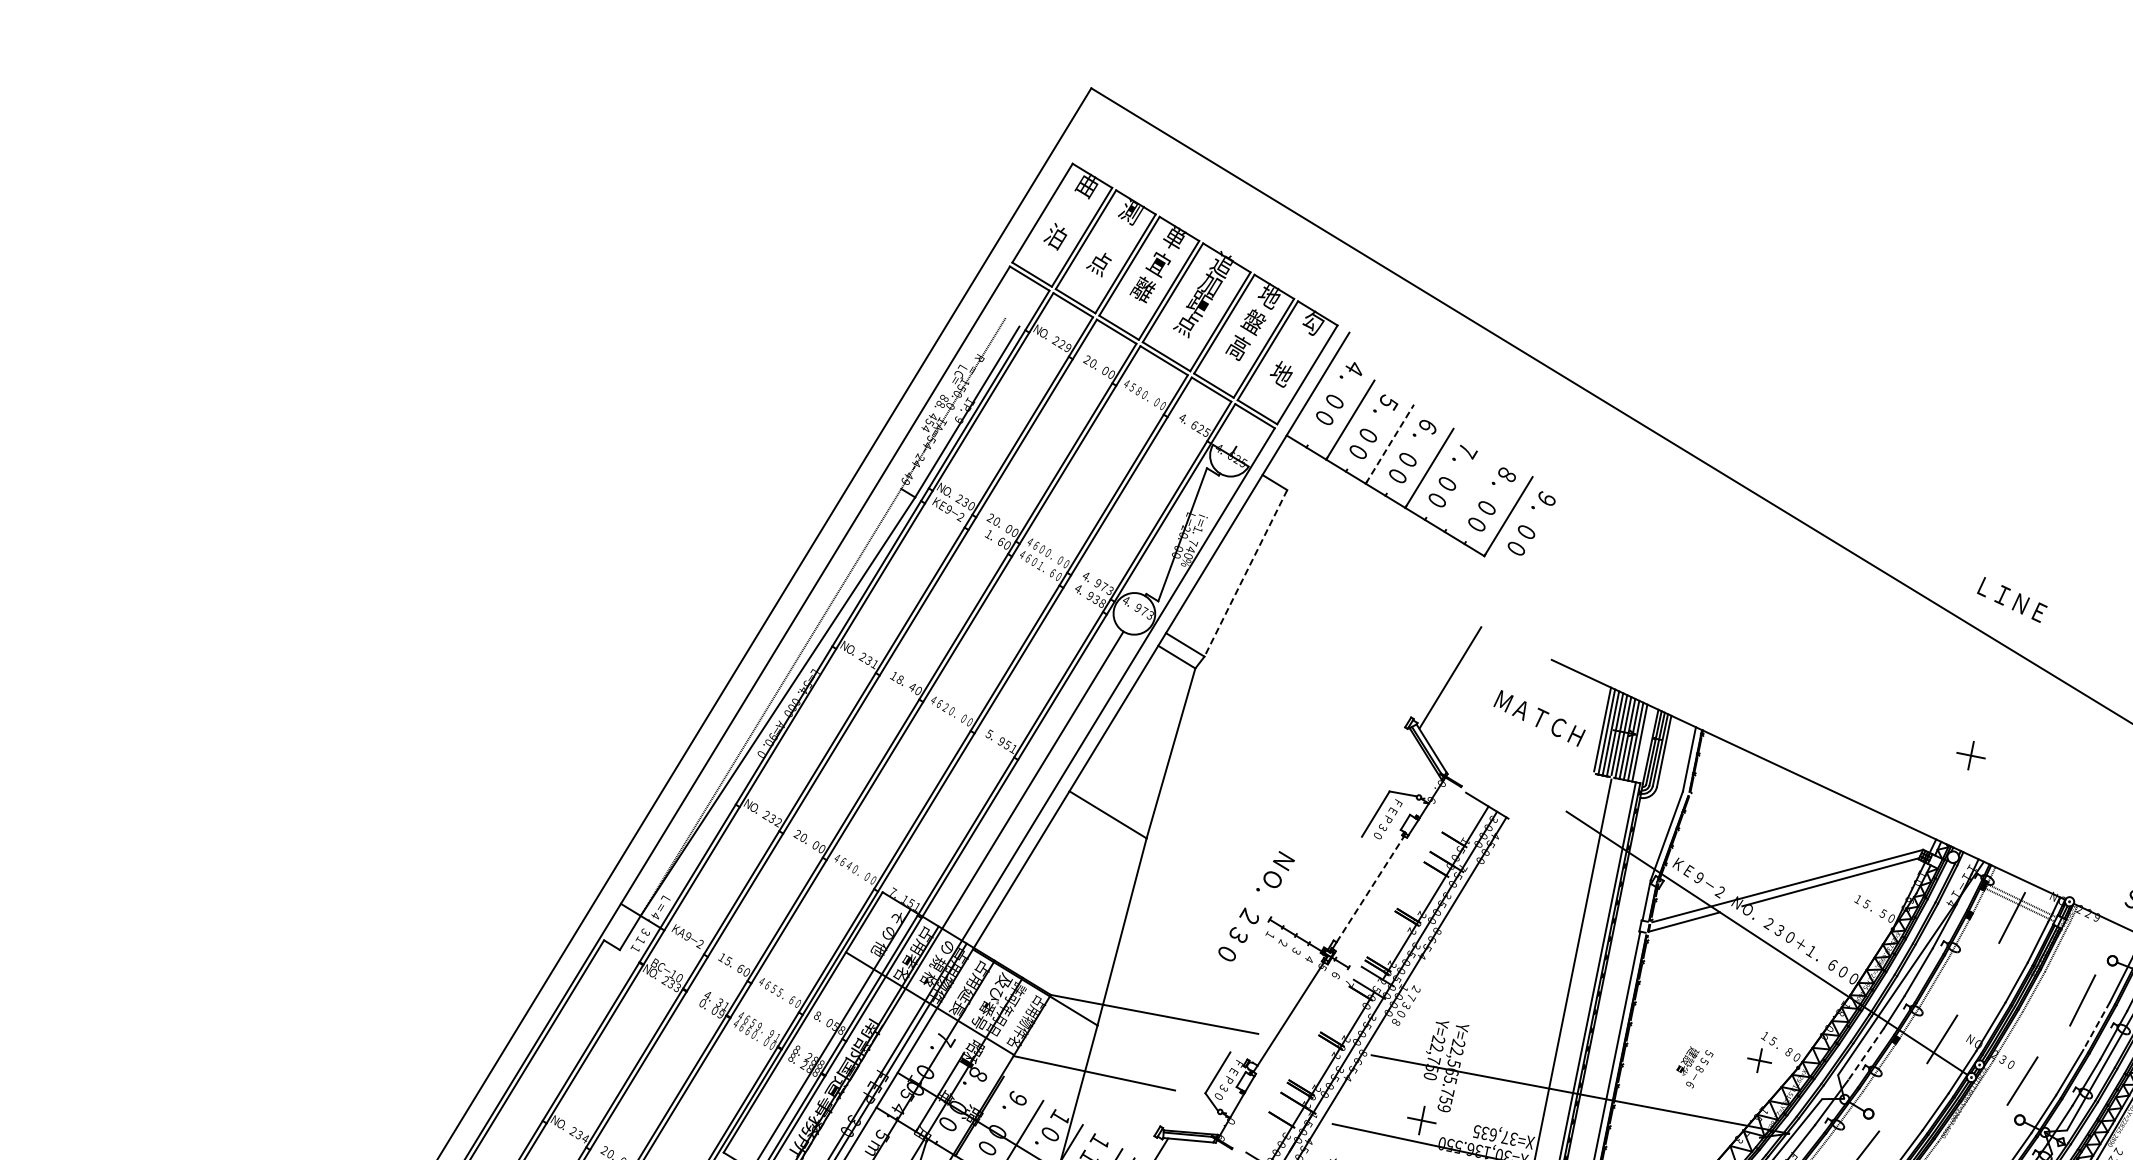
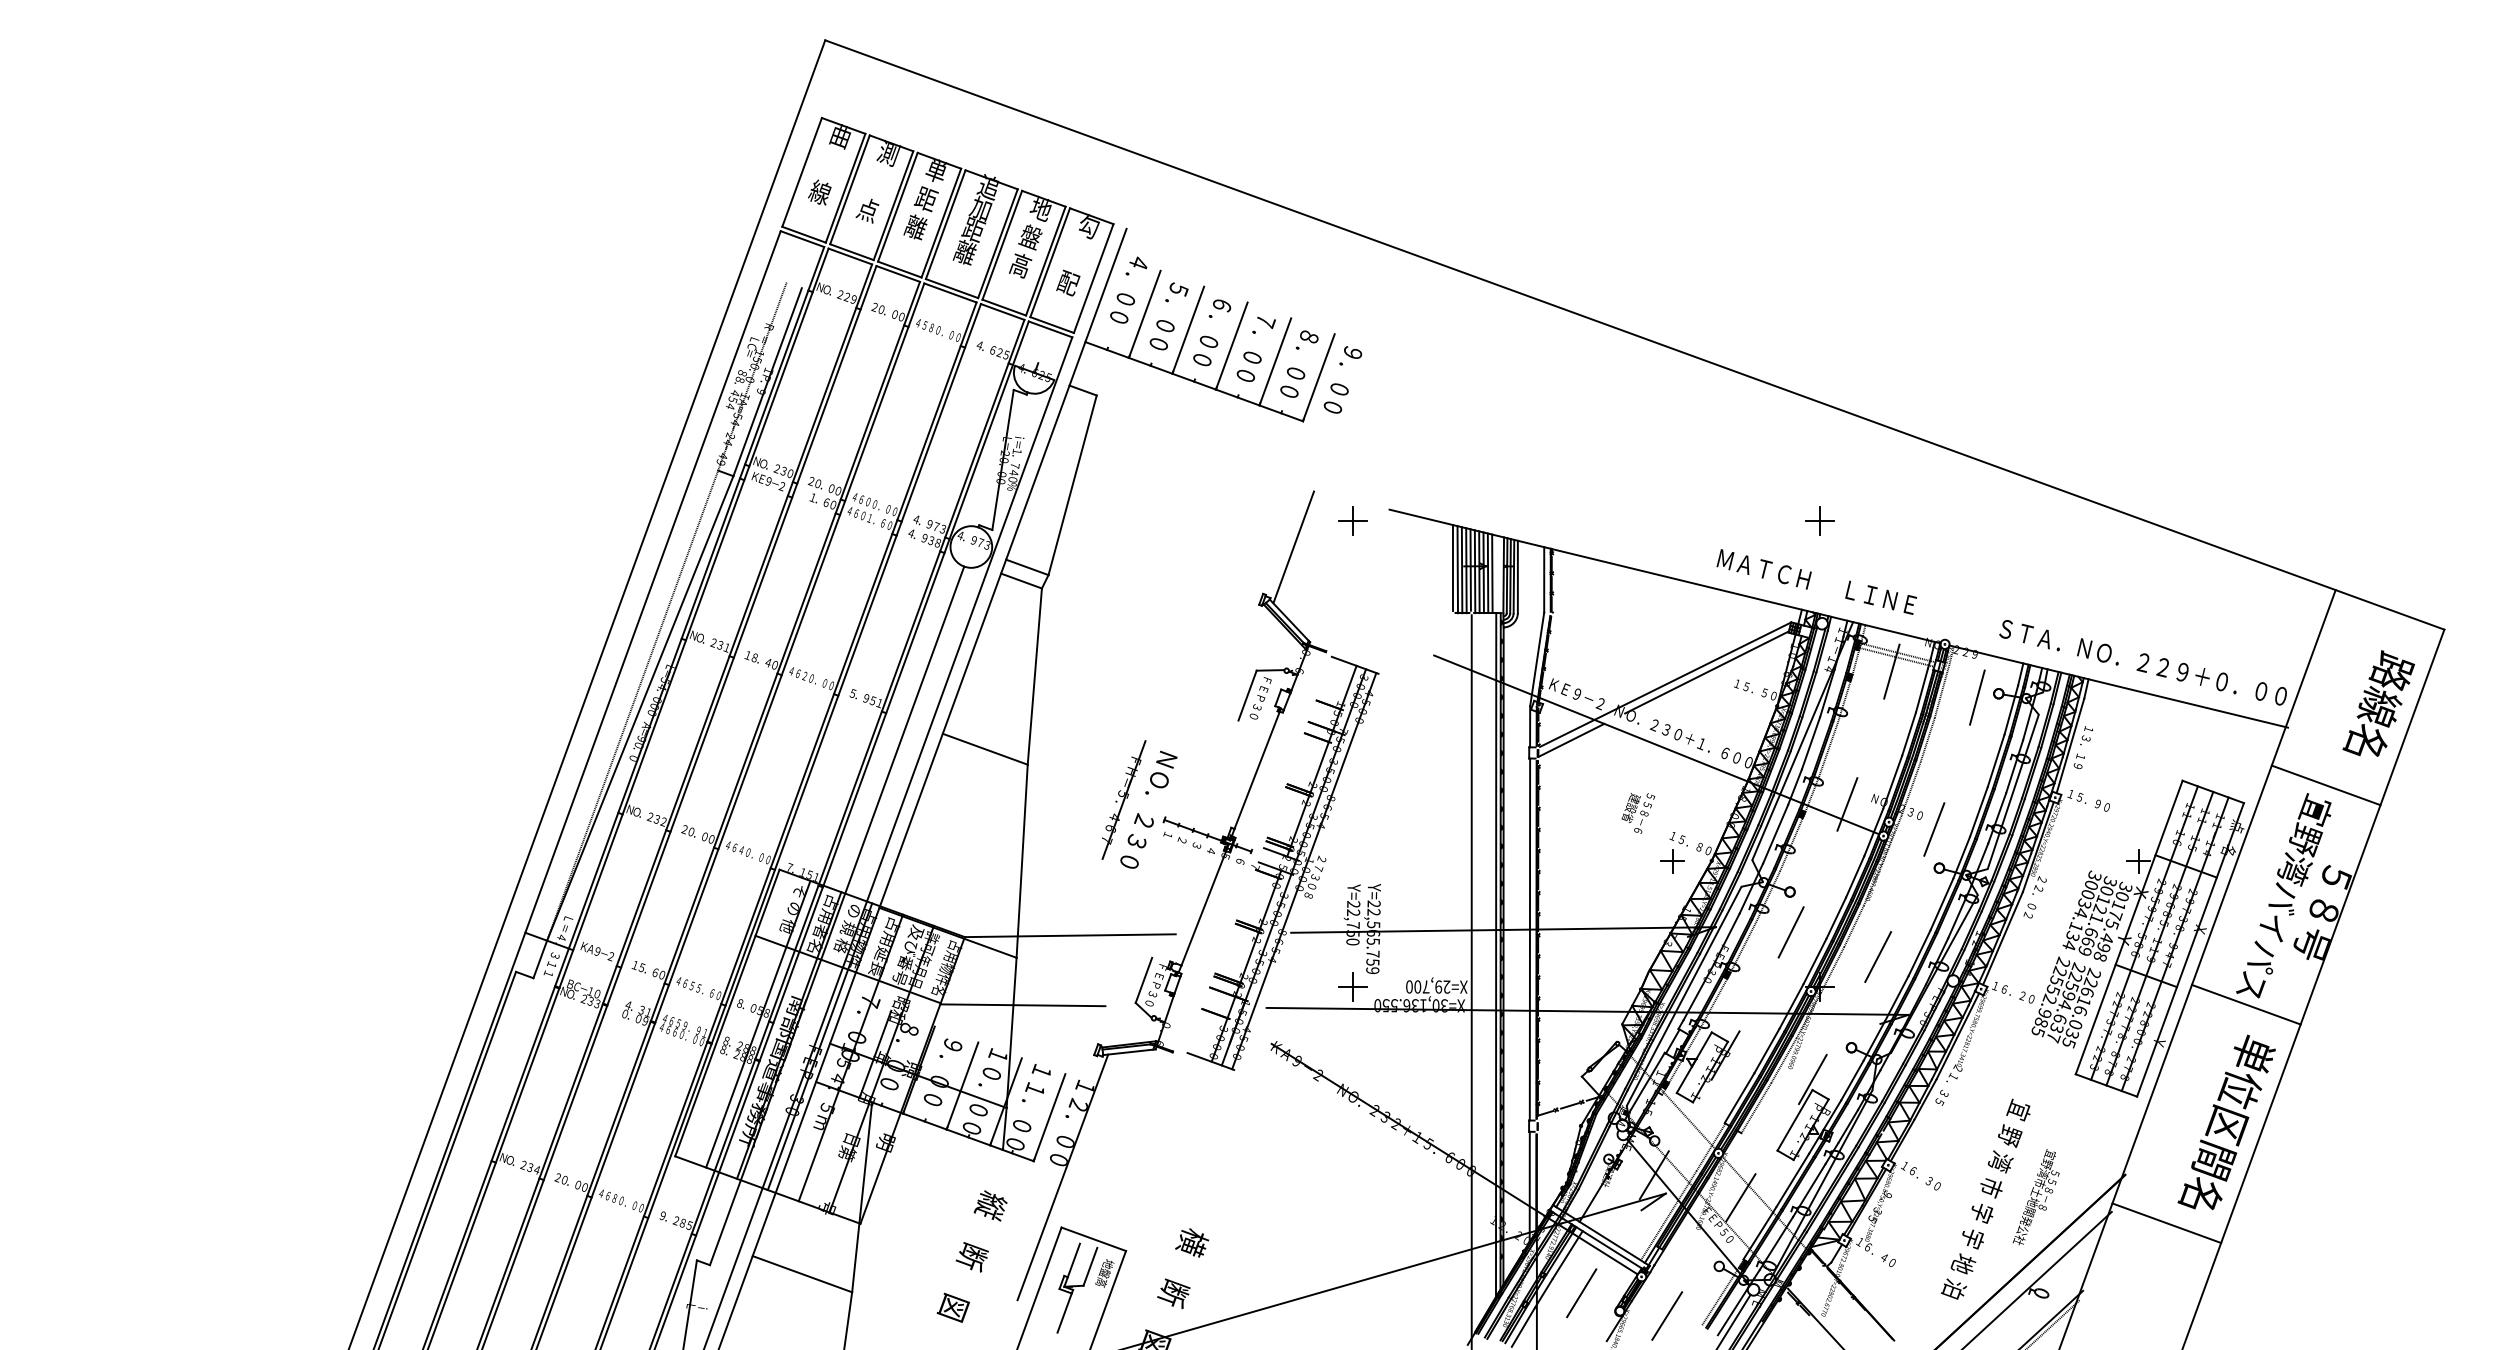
text: (1055, 236) -> (819, 192), 泊 -> 線
text: (1158, 264) -> (925, 199), 宜 -> 距
text: (1185, 323) -> (964, 252), 点 -> 離
text: (1281, 373) -> (1068, 282), 地 -> 配
line: (1390, 443) -> (1188, 329), dashed -> solid
line: (1469, 492) -> (1275, 361), added
line: (1245, 573) -> (1072, 485), dashed -> solid
text: (2012, 599) -> (1881, 597), moved
part: (1513, 663) -> (1352, 520), added
text: (1538, 718) -> (1763, 569), moved
line: (1370, 889) -> (1257, 770), dashed -> solid
part: (1233, 891) -> (1123, 799), added
line: (2082, 1000) -> (1977, 697), moved
line: (2096, 1026) -> (1996, 761), dashed -> solid
line: (1865, 1054) -> (1775, 834), dashed -> solid
text: (1693, 1067) -> (1638, 813), moved
text: (1495, 1135) -> (1428, 986), X=37,635 -> X=29,700

